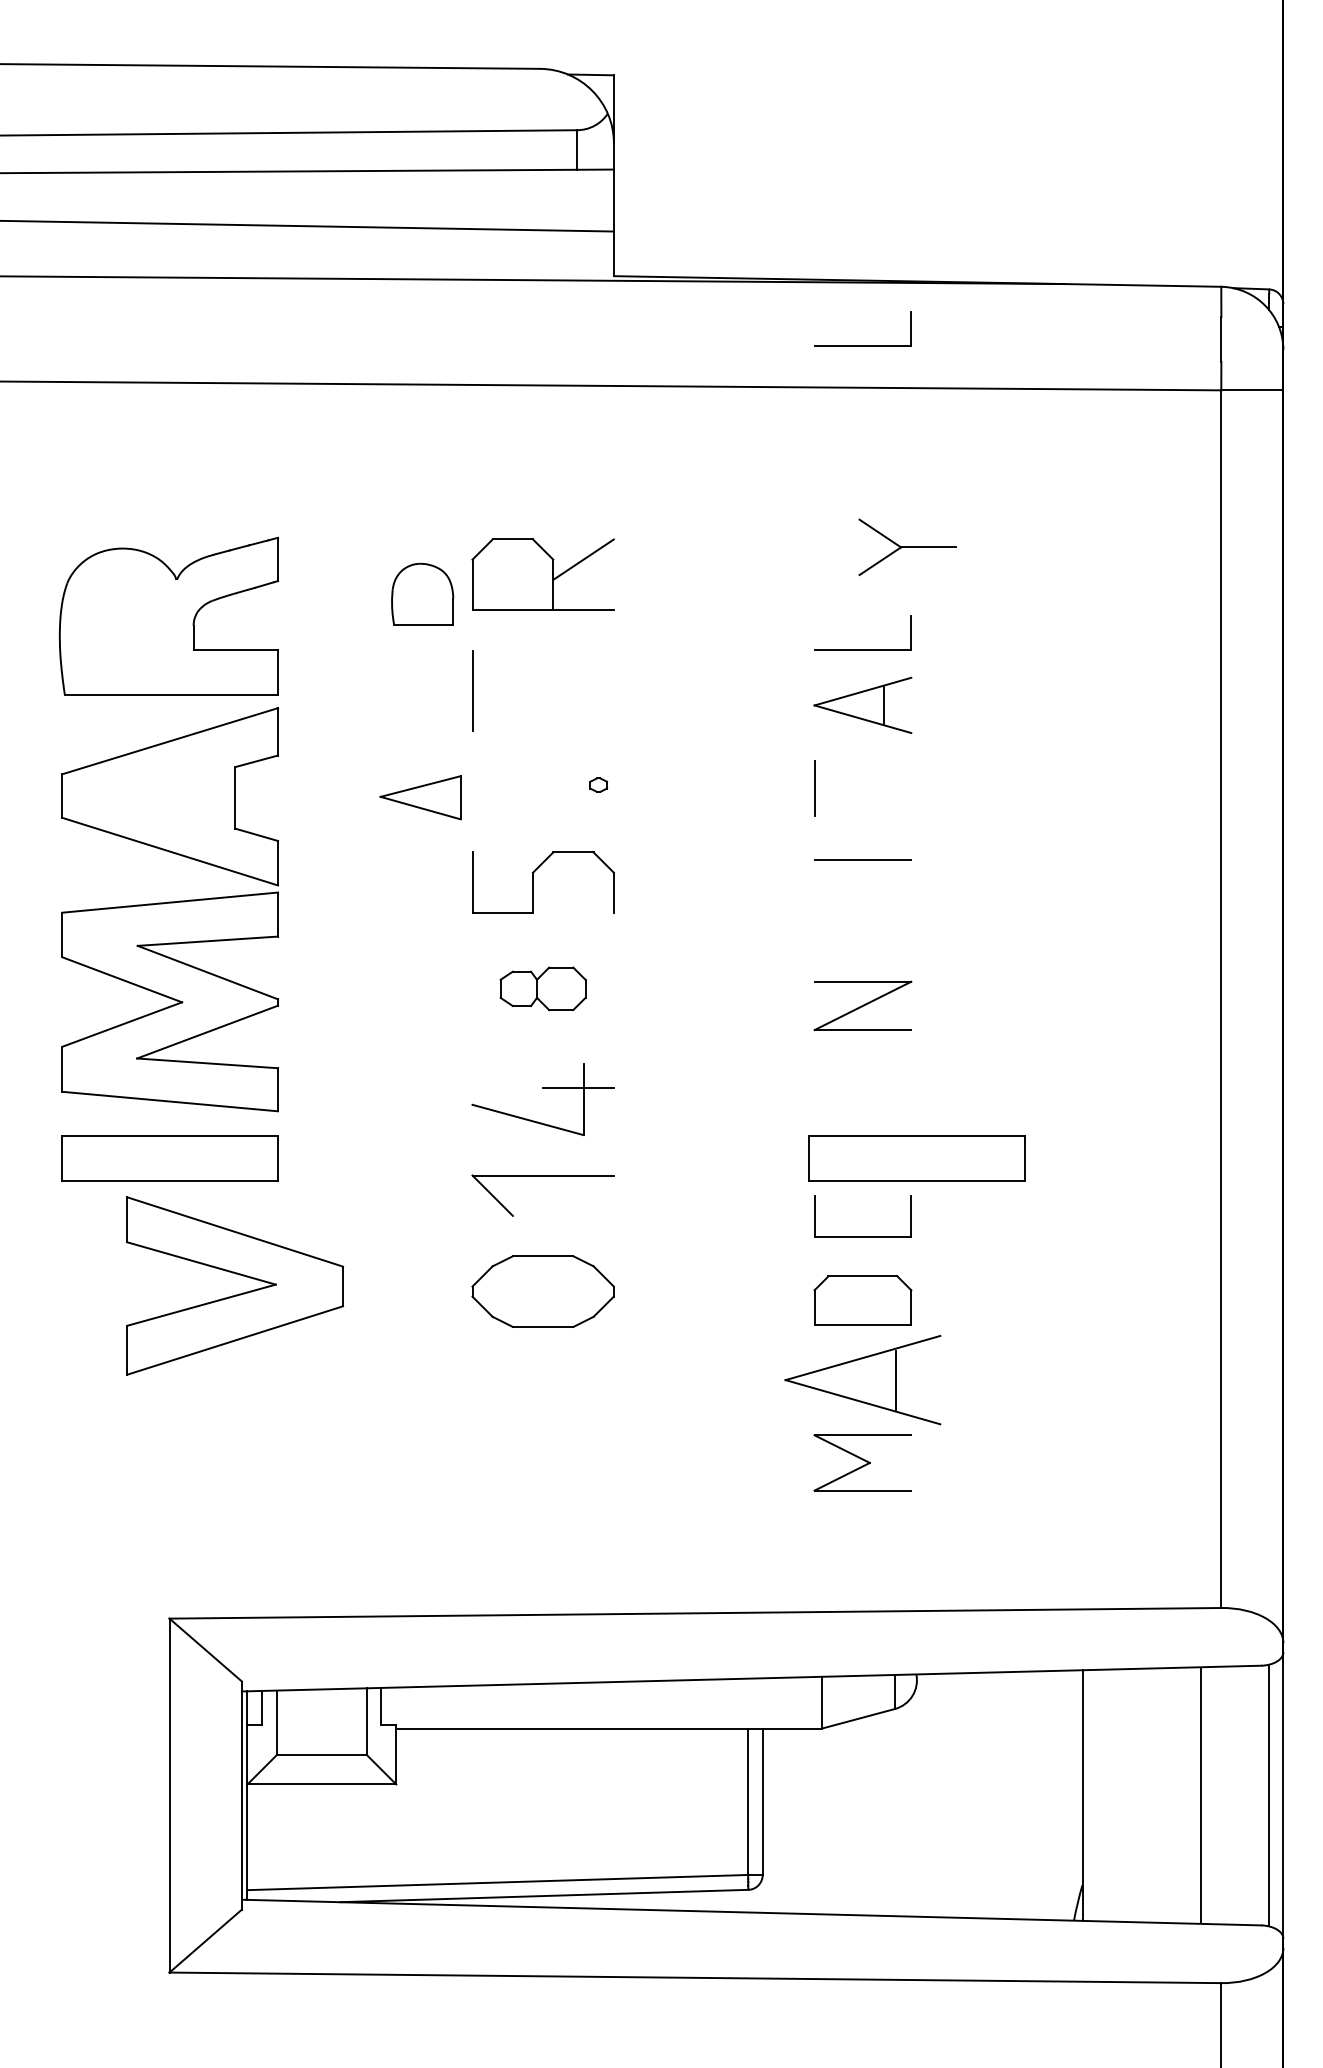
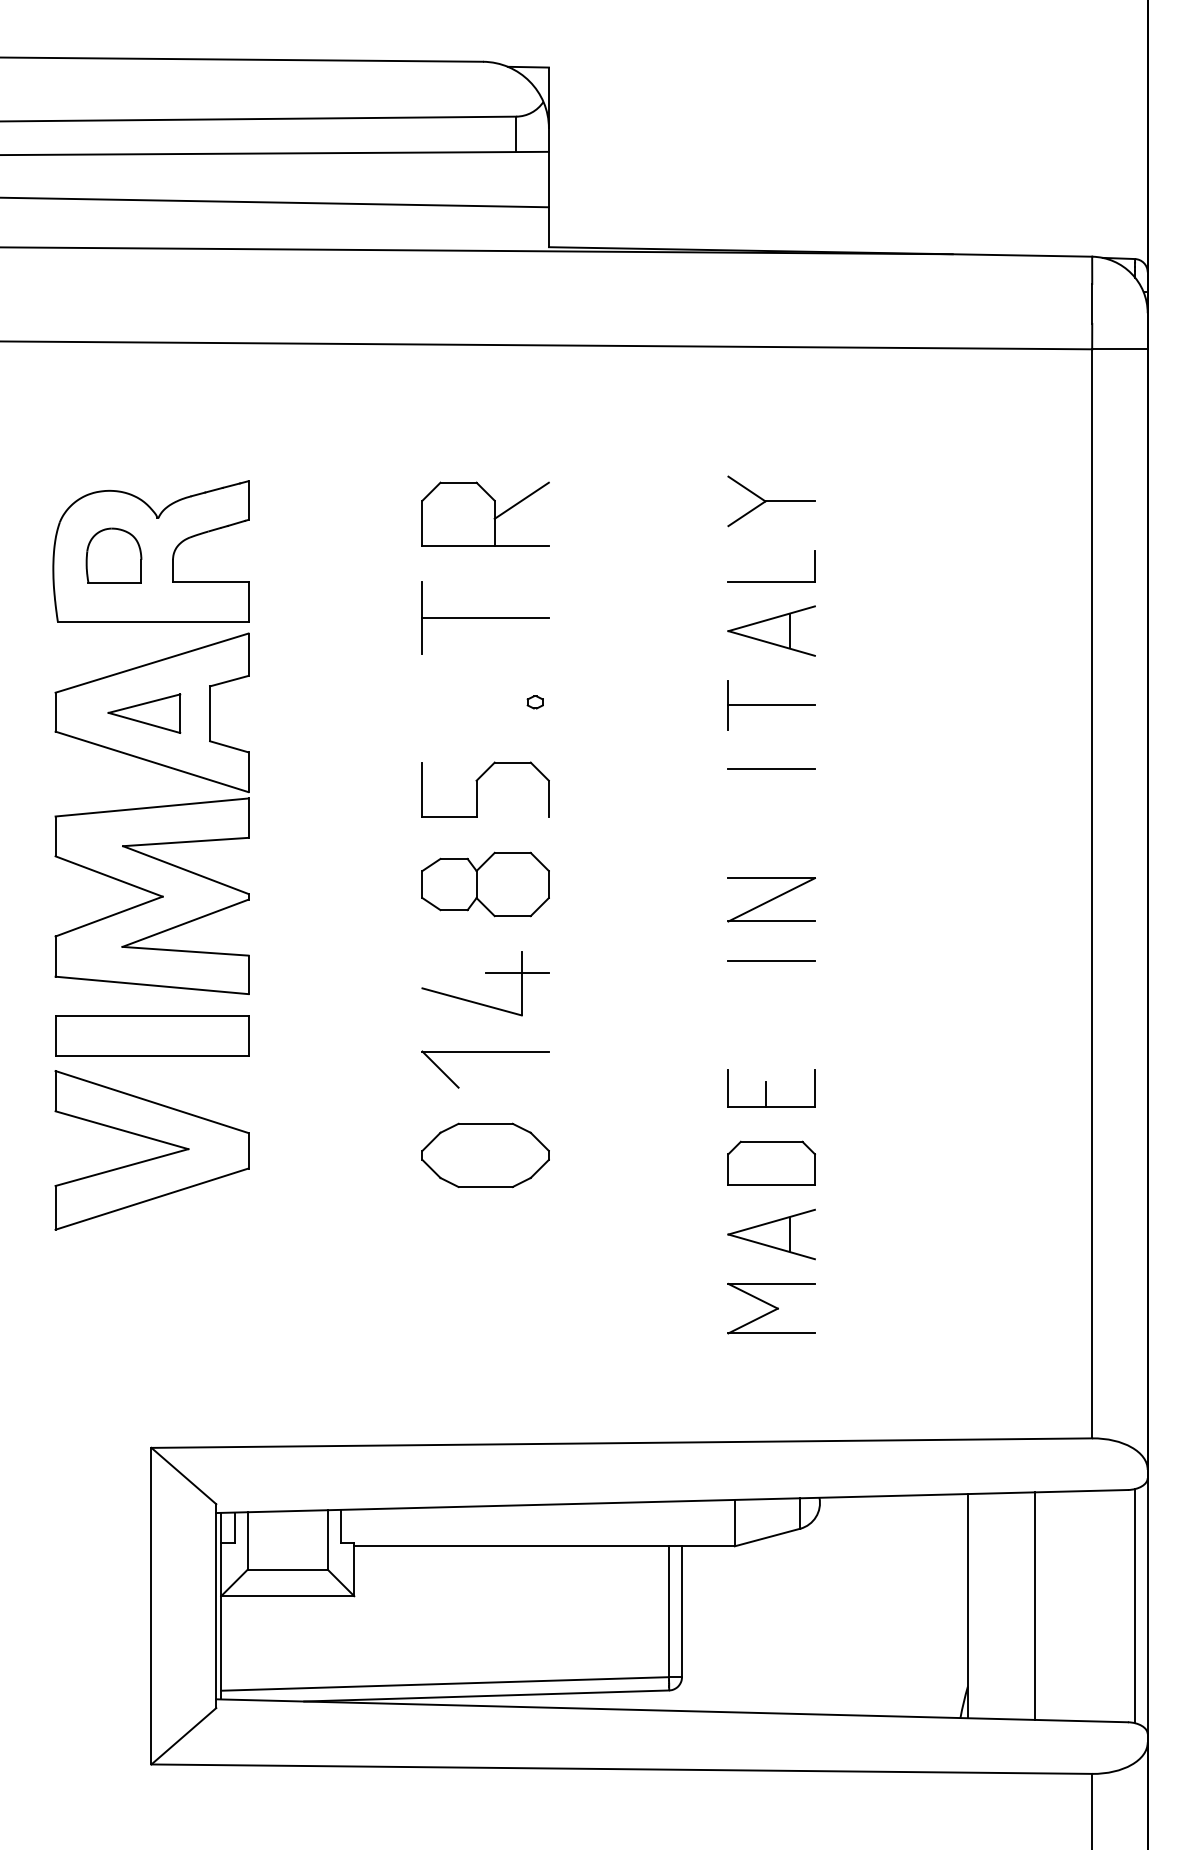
part: (862, 345) -> (771, 309), removed
part: (907, 546) -> (771, 500), moved
part: (422, 593) -> (113, 555), moved
line: (542, 690) -> (485, 617), added
line: (862, 788) -> (771, 705), added
part: (420, 797) -> (144, 713), moved
part: (542, 988) -> (485, 884), size x1.67
line: (862, 1073) -> (771, 960), added
part: (916, 1158) -> (819, 1036), removed
line: (856, 1223) -> (765, 1094), added
part: (239, 1293) -> (155, 1157), moved
part: (862, 1379) -> (771, 1234), size x0.62
line: (1200, 1795) -> (1034, 1606), moved

